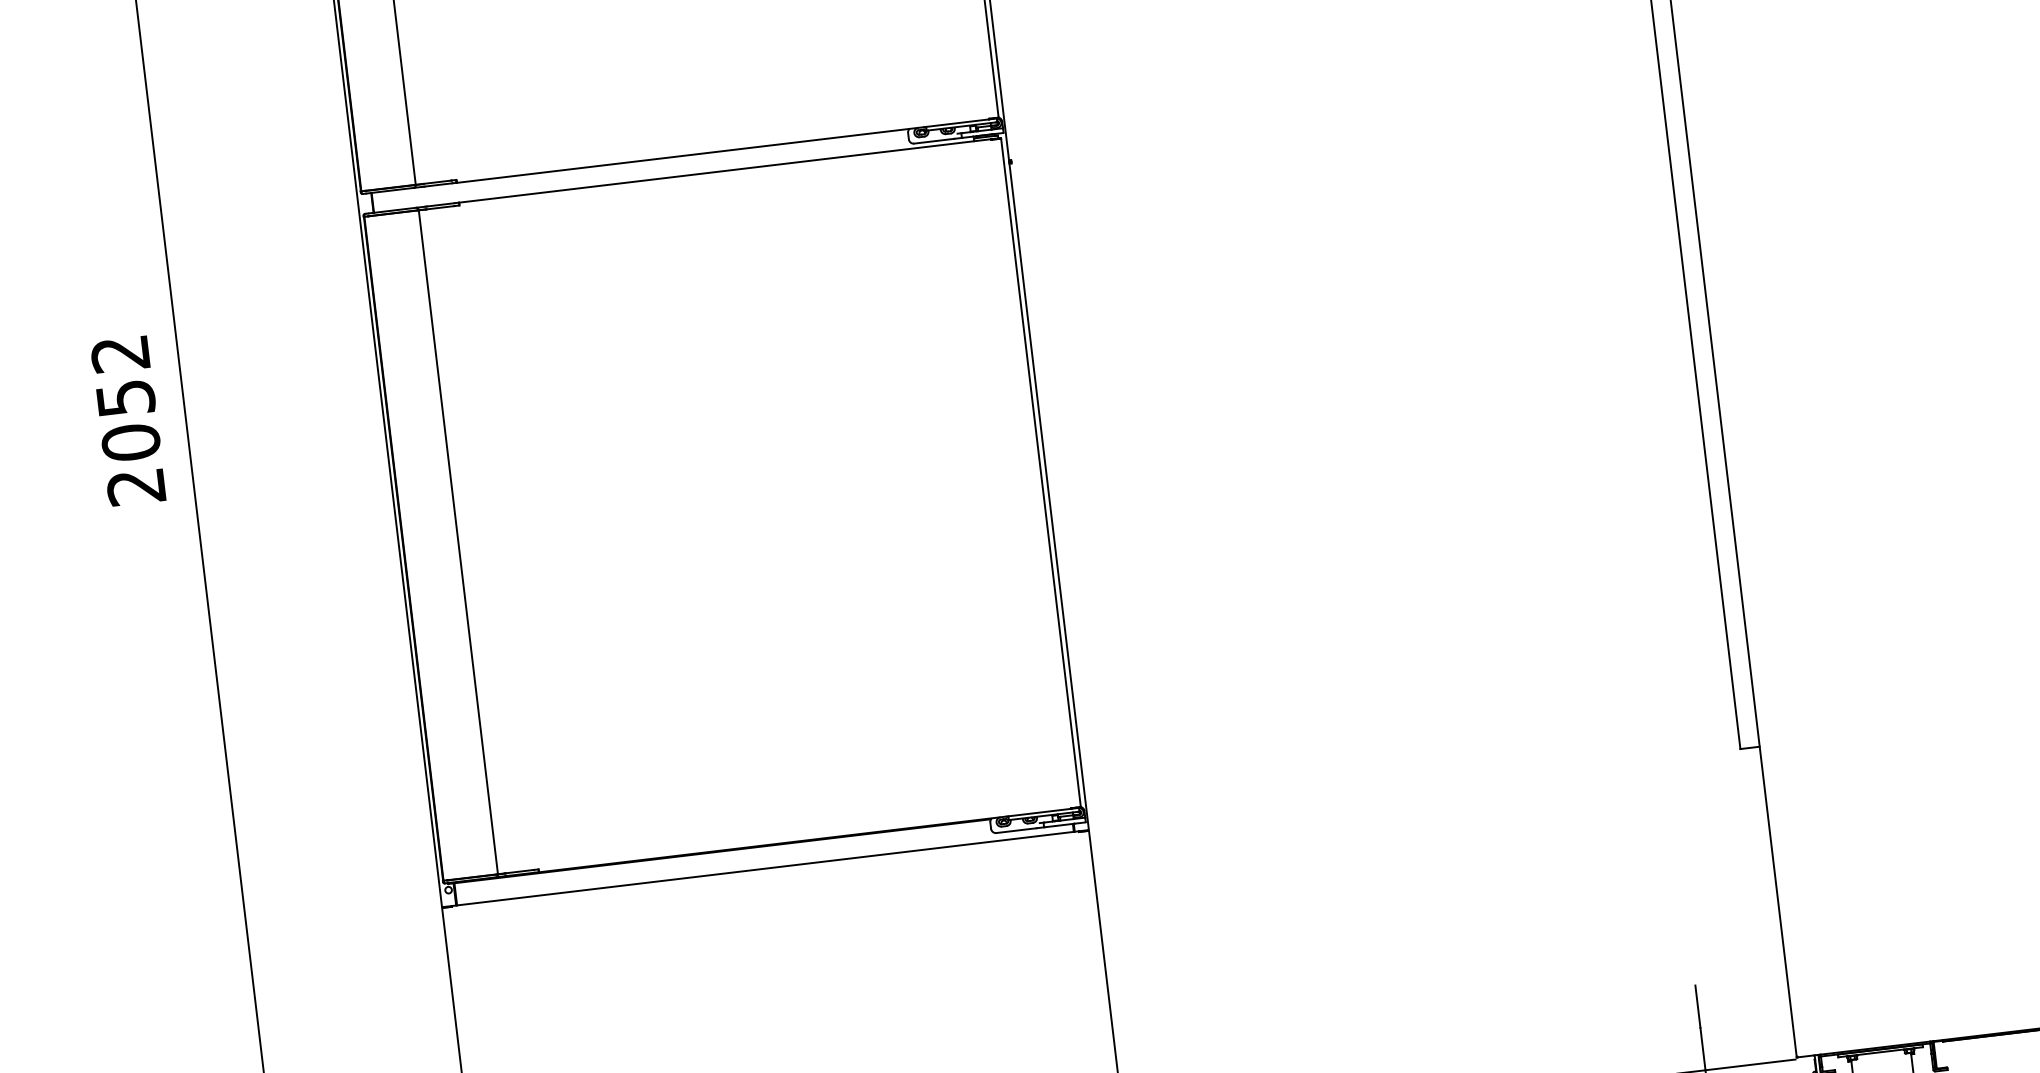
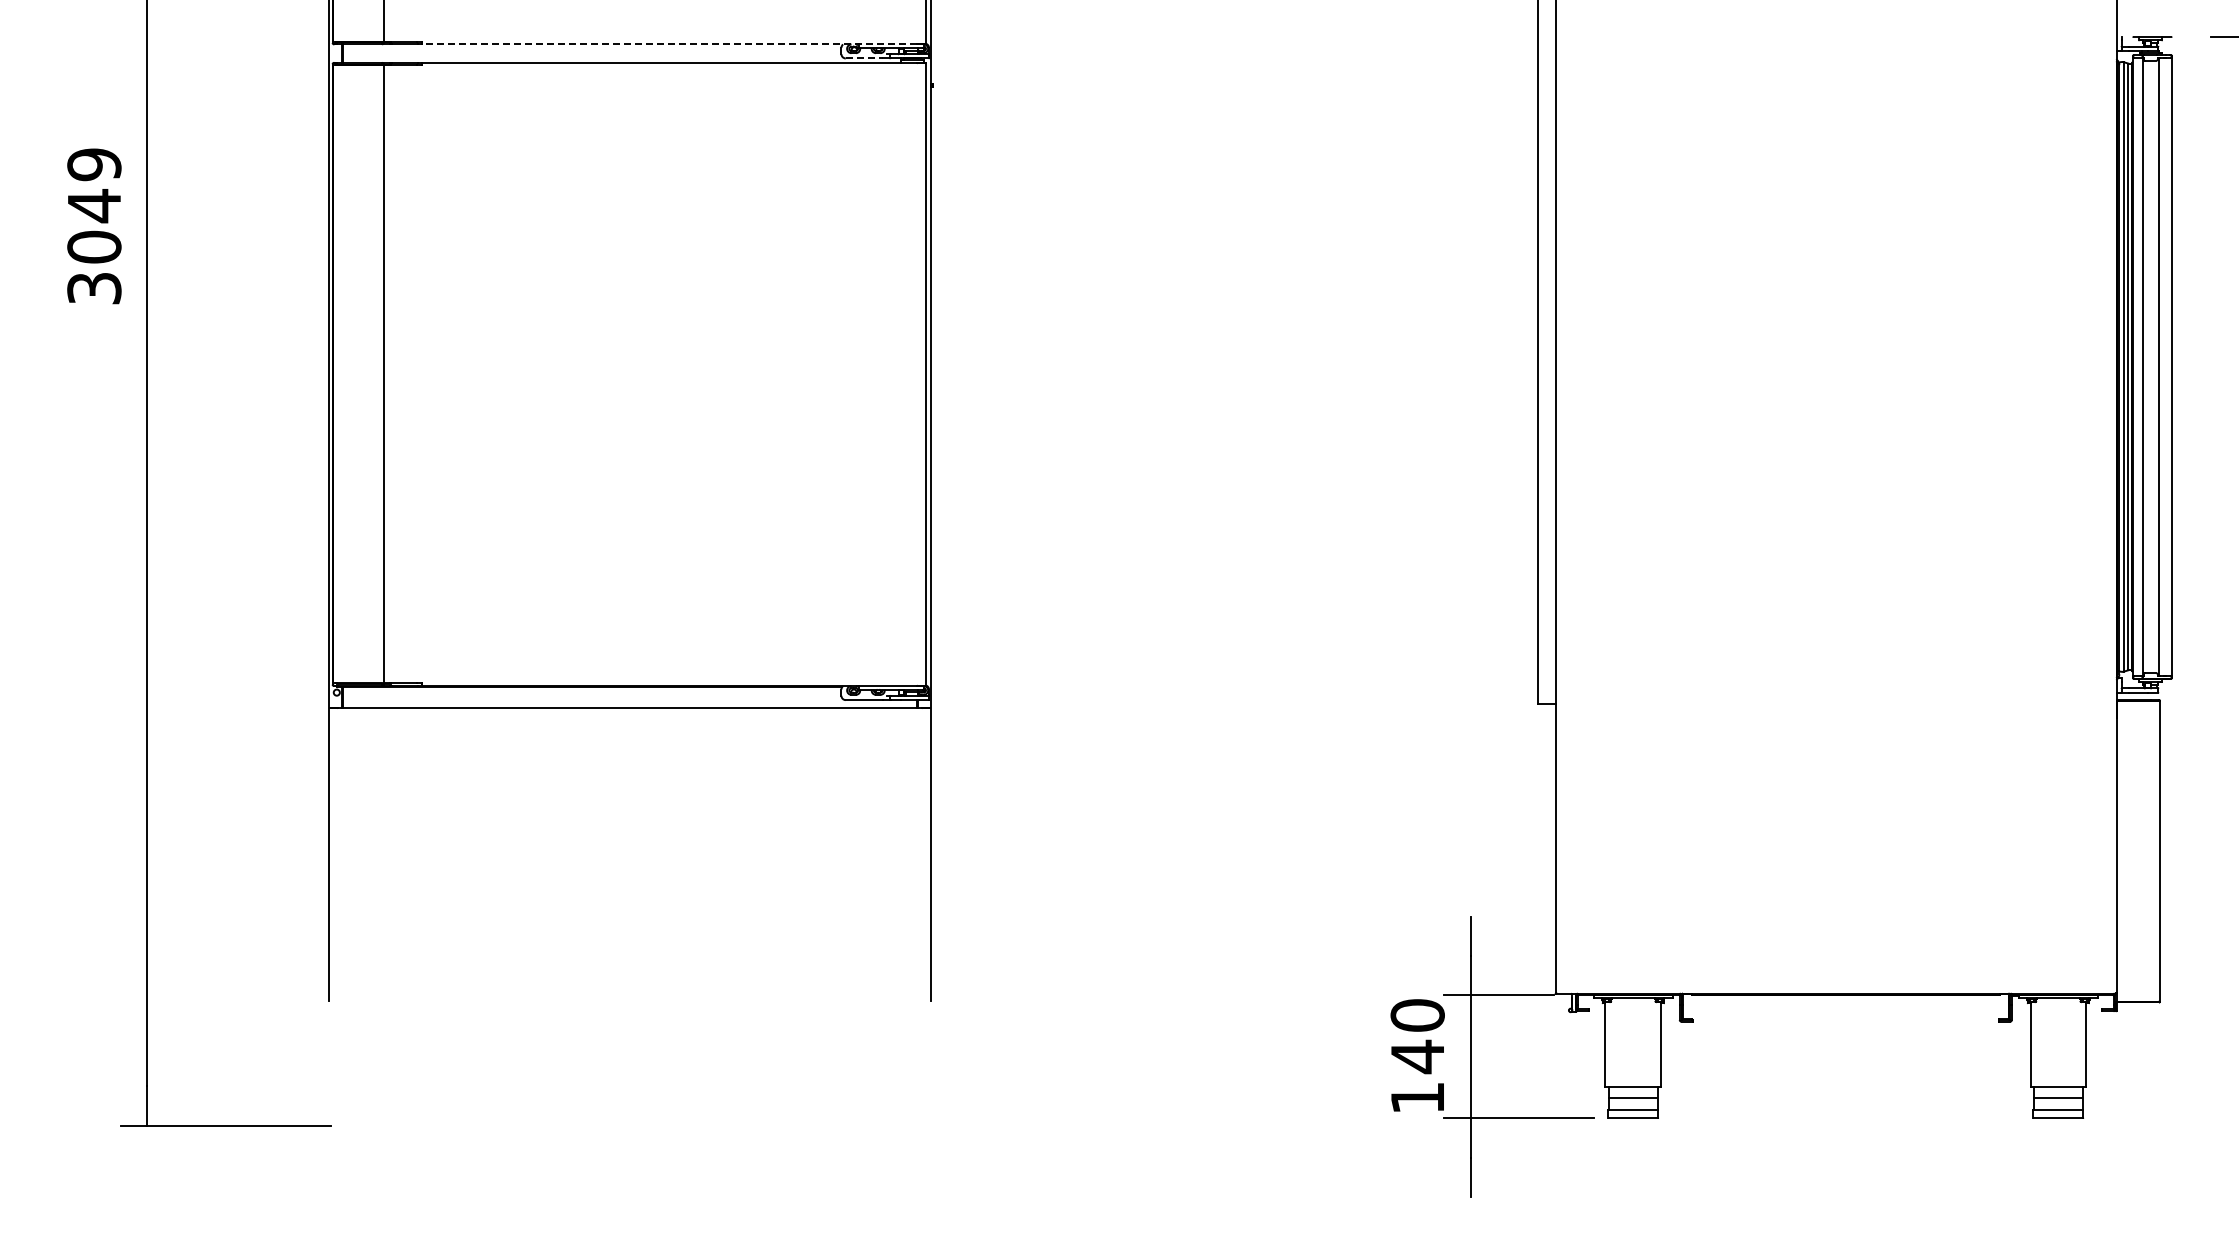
line: (934, 141) -> (864, 58), solid -> dashed
line: (722, 151) -> (669, 44), solid -> dashed
text: (128, 420) -> (94, 226), 2052 -> 3049

